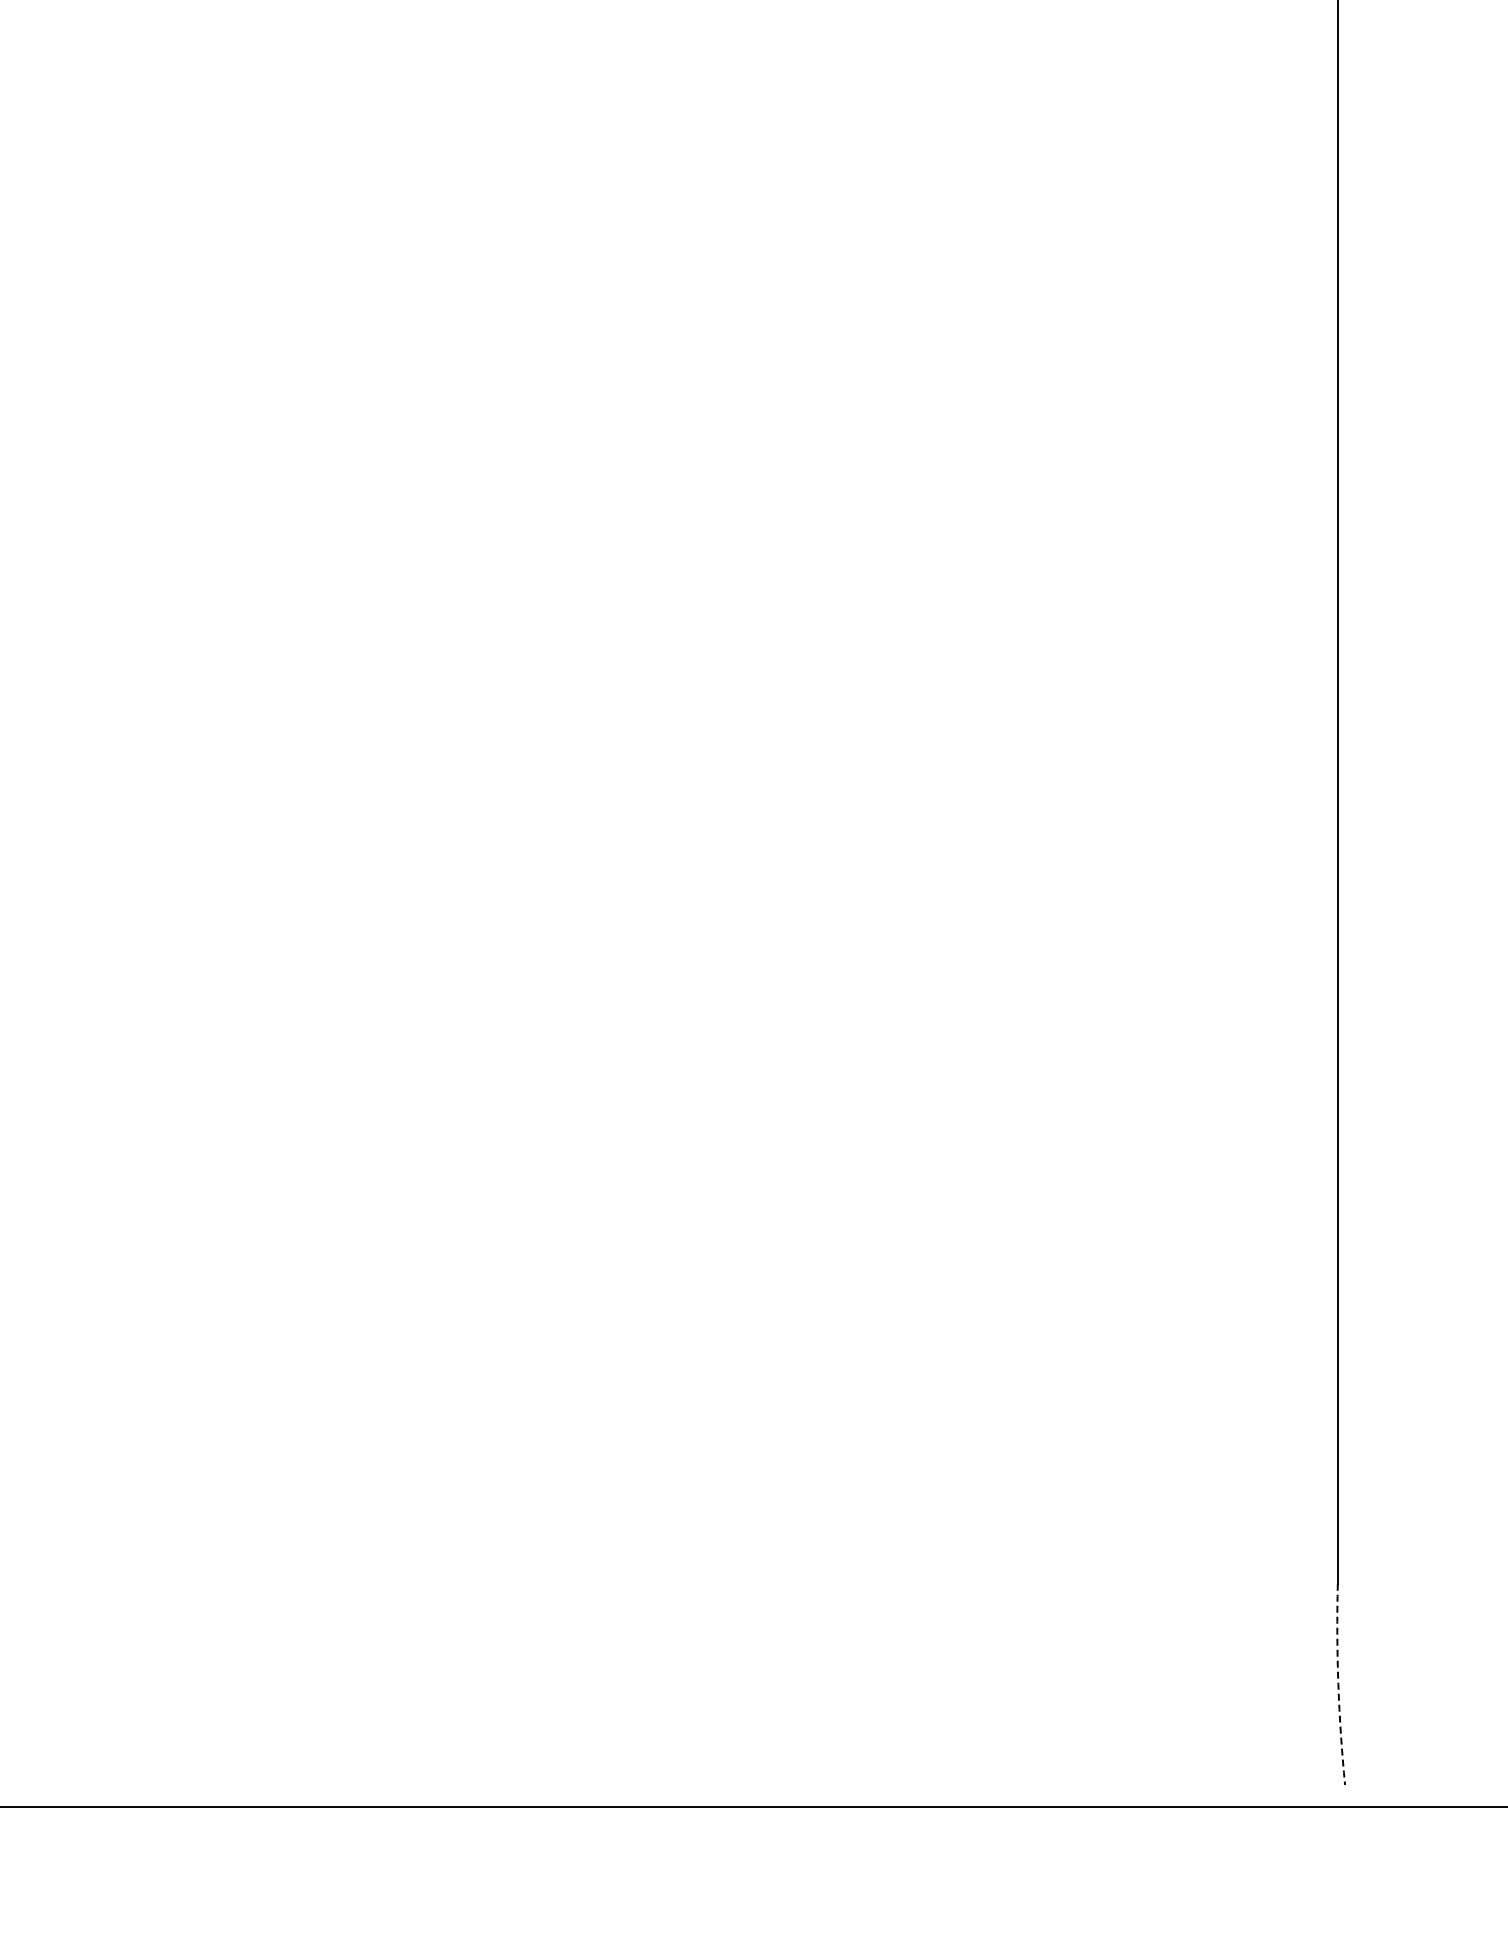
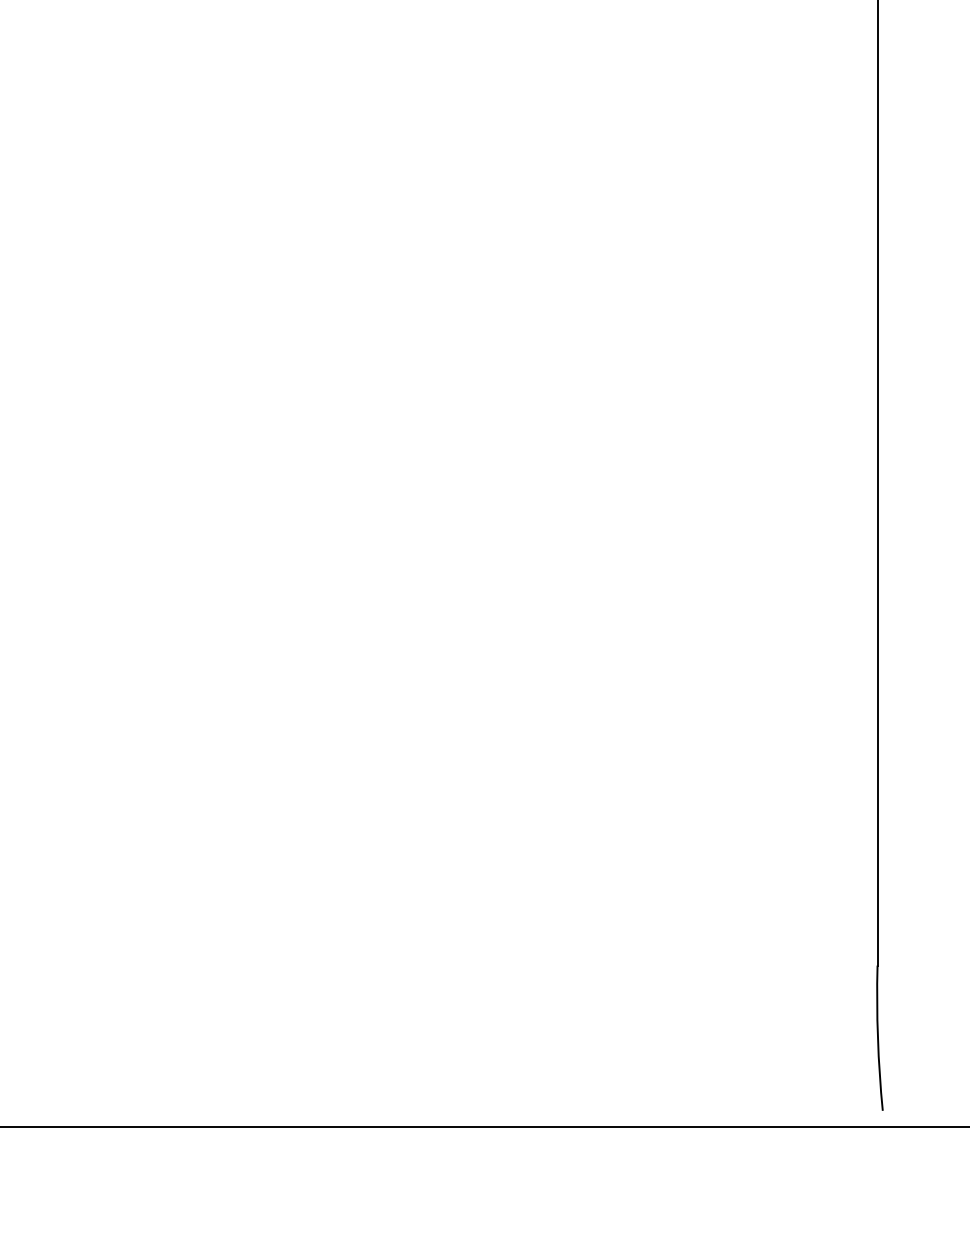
arc: (1338, 1684) -> (878, 1038), dashed -> solid

